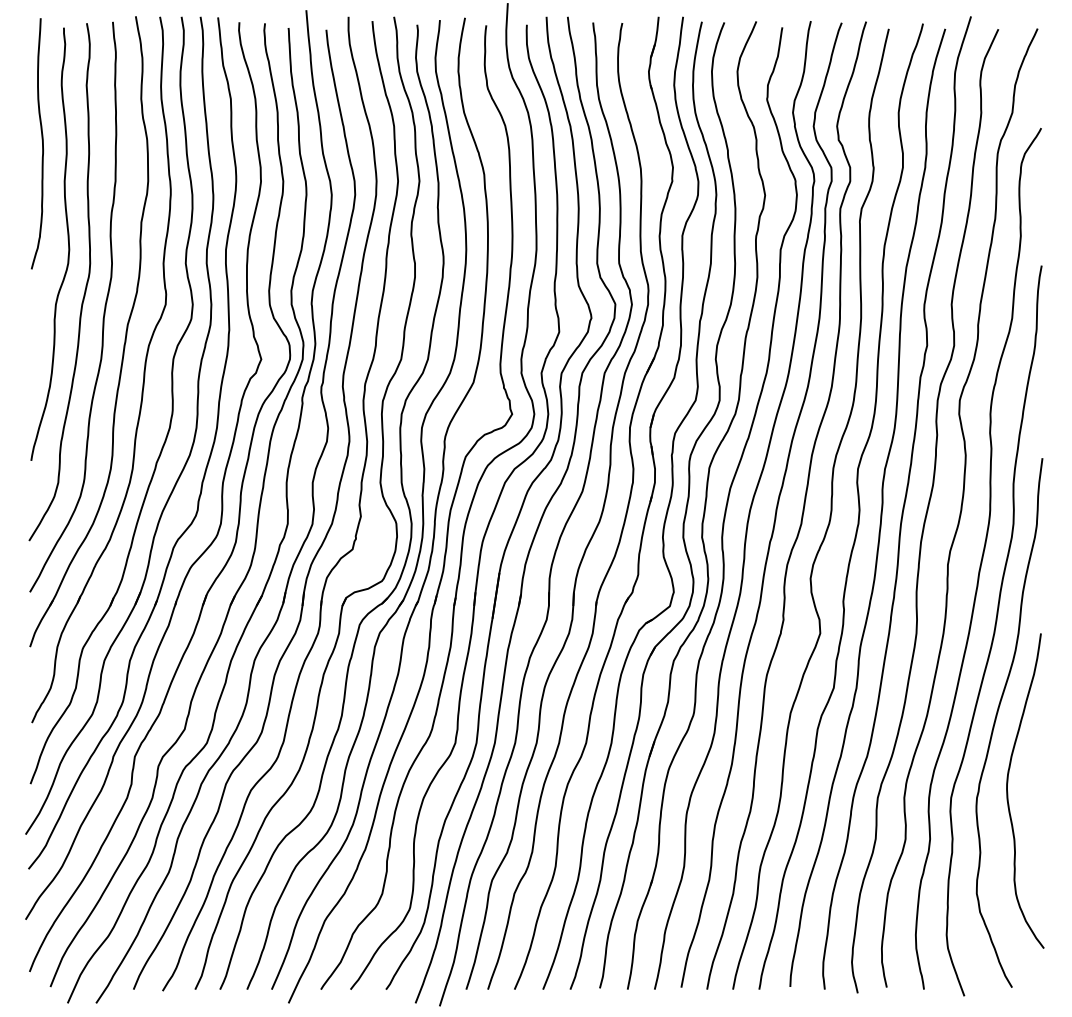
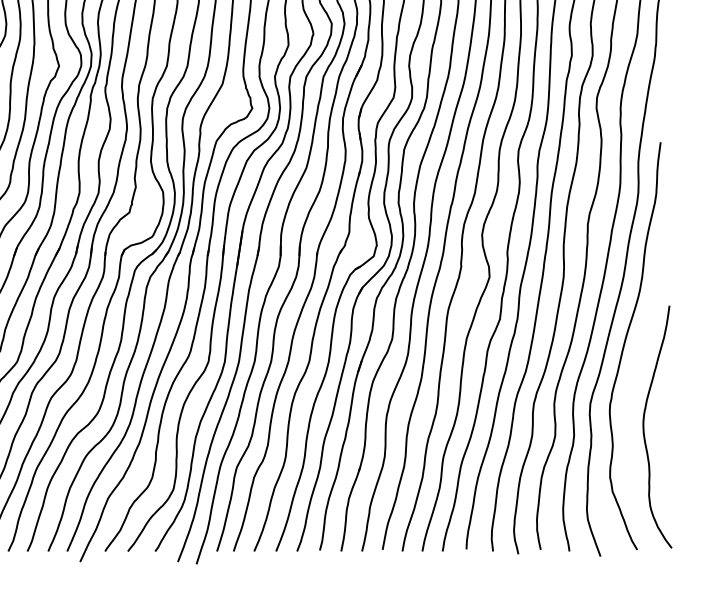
curve: (1008, 792) -> (644, 428), moved

